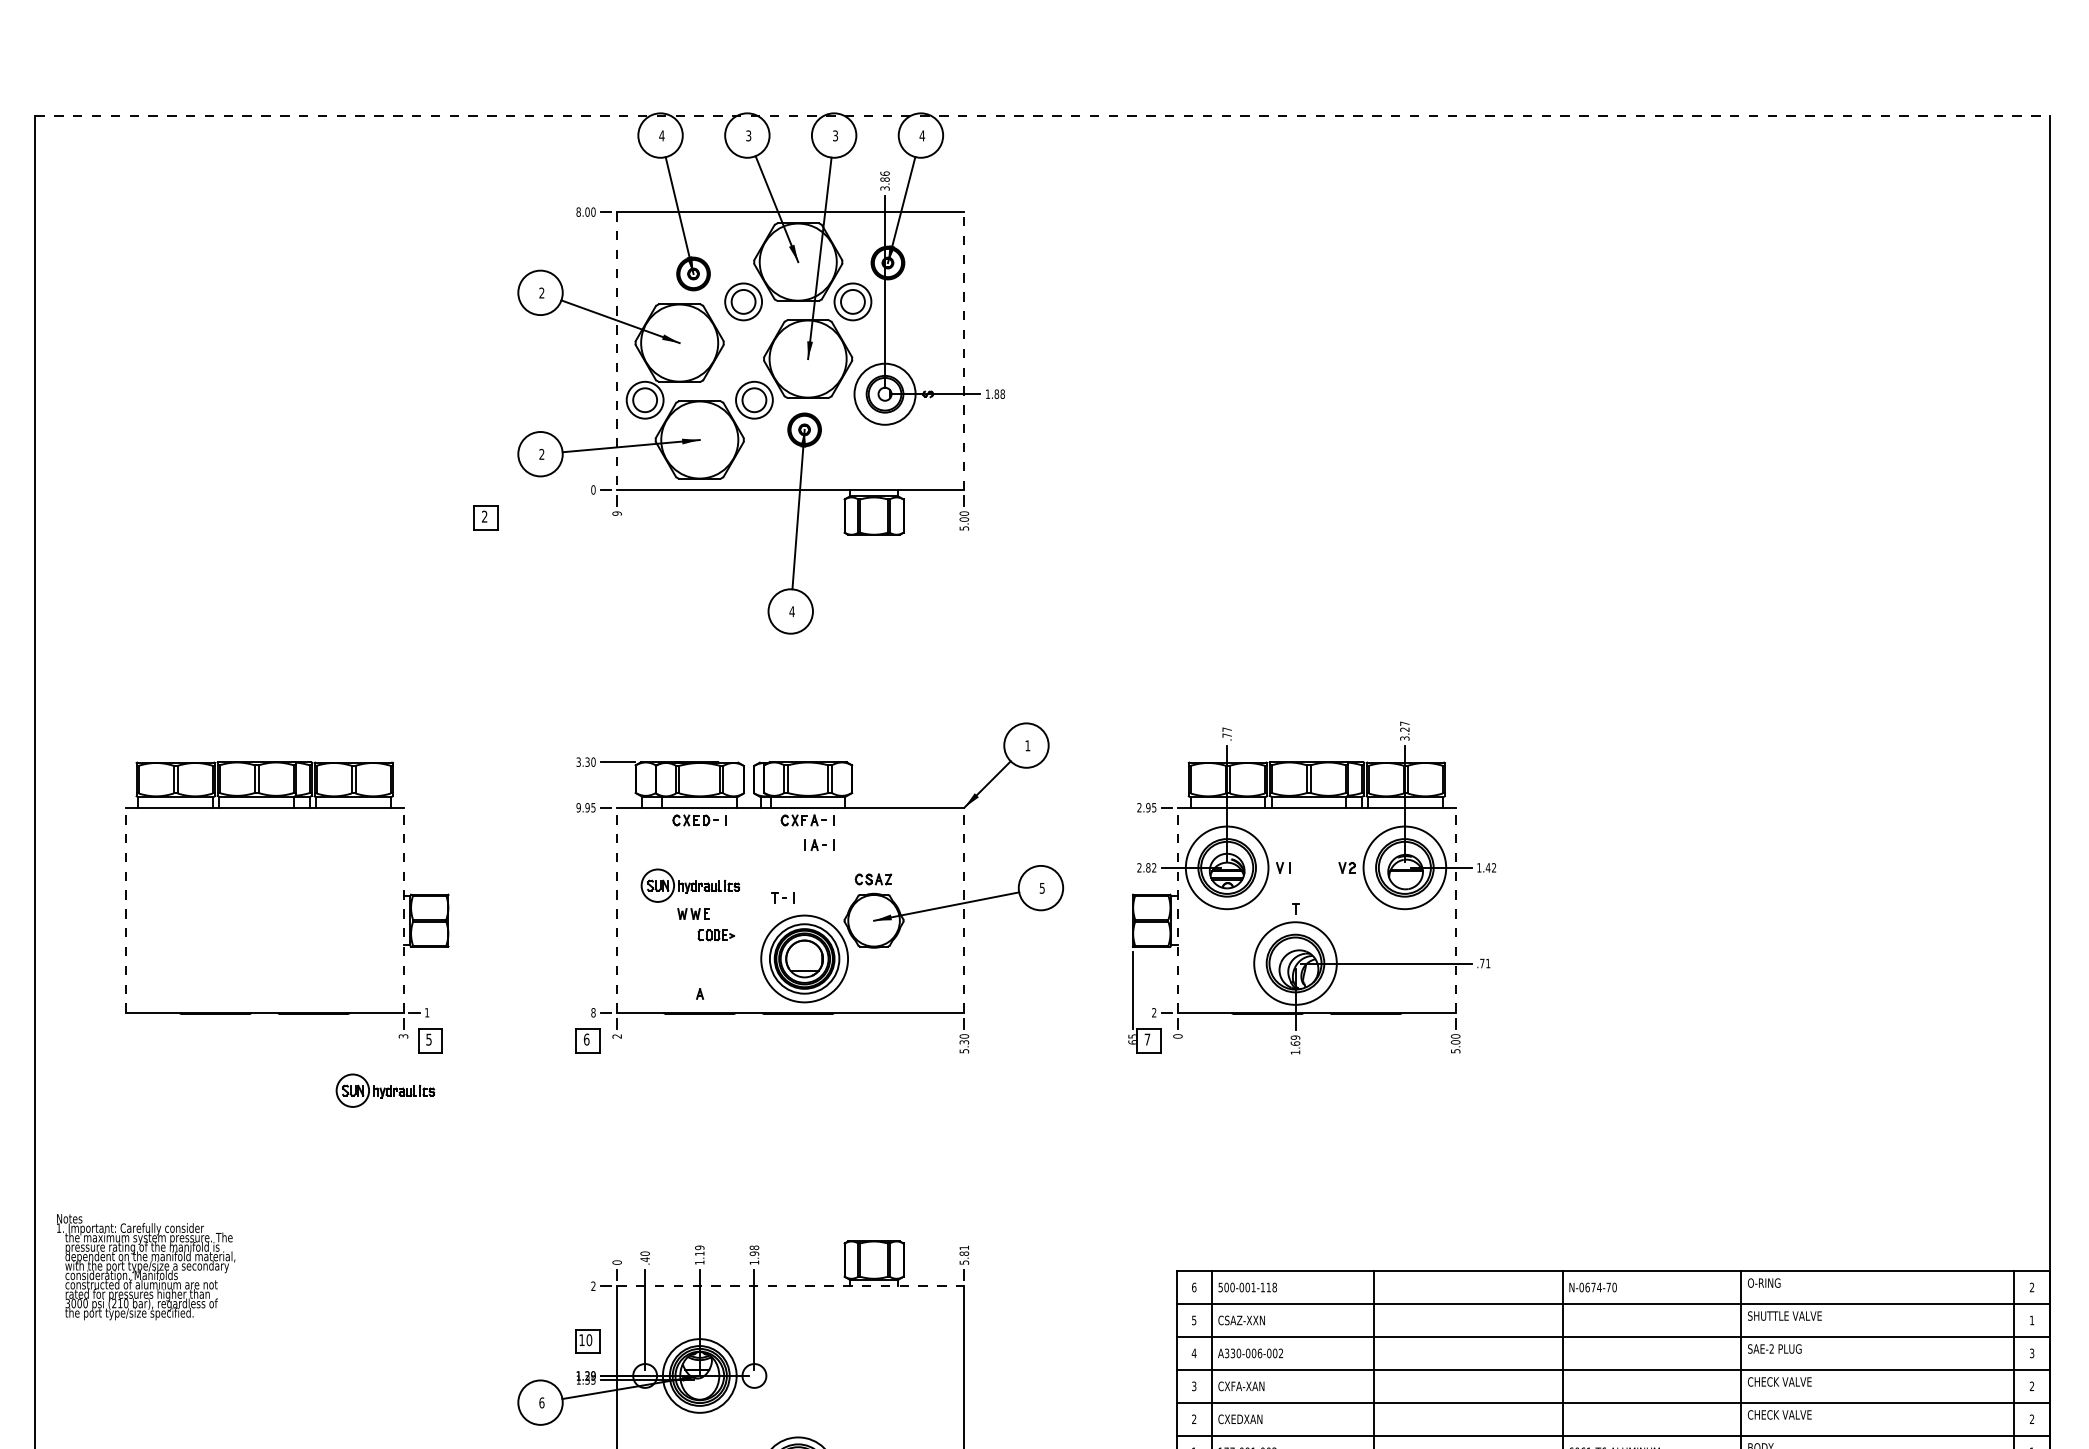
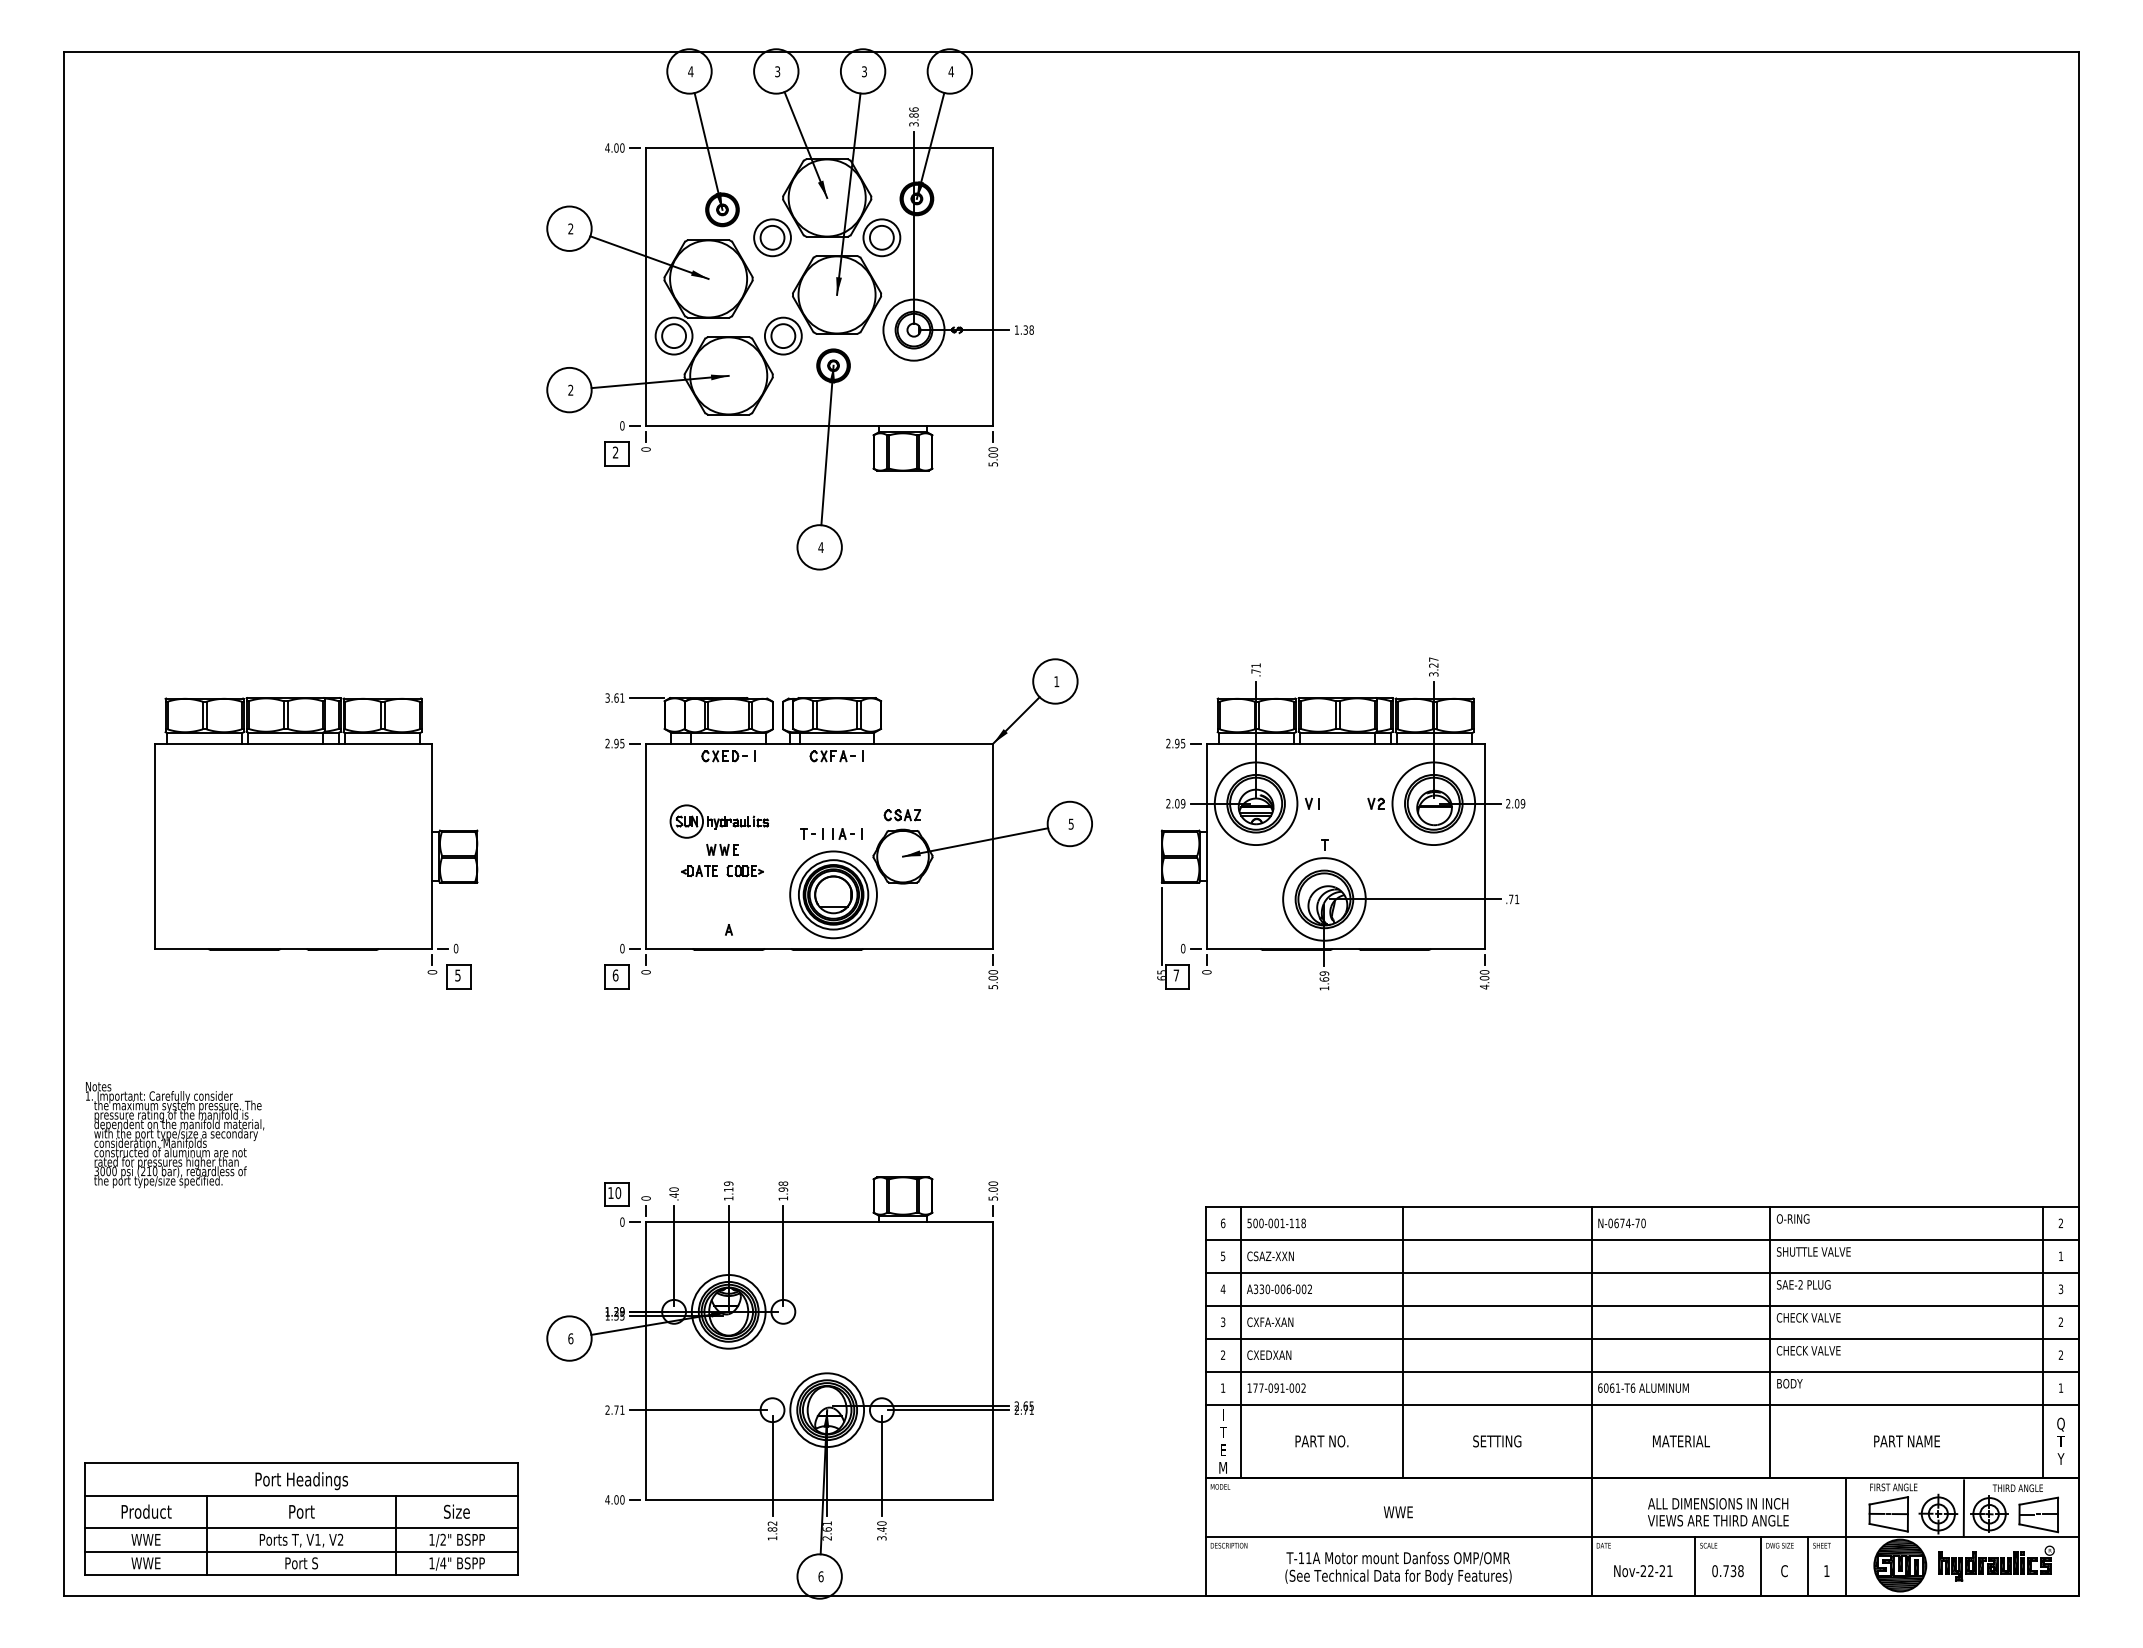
line: (1043, 116) -> (1072, 52), dashed -> solid
text: (578, 211) -> (607, 147), 8.00 -> 4.00
line: (617, 350) -> (646, 286), dashed -> solid
line: (964, 350) -> (993, 286), dashed -> solid
text: (996, 393) -> (1025, 329), 1.88 -> 1.38
text: (616, 513) -> (645, 449), 9 -> 0
part: (485, 517) -> (616, 453), moved
text: (1226, 729) -> (1255, 665), .77 -> .71
text: (590, 761) -> (619, 697), 3.30 -> 3.61
text: (578, 807) -> (607, 743), 9.95 -> 2.95
part: (819, 844) -> (847, 833), moved
text: (1151, 867) -> (1180, 803), 2.82 -> 2.09
text: (1486, 867) -> (1515, 803), 1.42 -> 2.09
line: (125, 910) -> (154, 846), dashed -> solid
line: (403, 910) -> (432, 846), dashed -> solid
line: (617, 910) -> (646, 846), dashed -> solid
line: (964, 910) -> (993, 846), dashed -> solid
line: (1177, 910) -> (1206, 846), dashed -> solid
line: (1455, 910) -> (1484, 846), dashed -> solid
part: (670, 935) -> (699, 871), added
text: (426, 1012) -> (455, 948), 1 -> 0
text: (593, 1012) -> (622, 948), 8 -> 0
text: (1154, 1012) -> (1183, 948), 2 -> 0
text: (403, 1036) -> (432, 972), 3 -> 0
text: (616, 1036) -> (645, 972), 2 -> 0
text: (963, 1042) -> (992, 978), 5.30 -> 5.00
text: (1455, 1050) -> (1484, 986), 5.00 -> 4.00
part: (384, 1090) -> (413, 1026), removed
text: (964, 1250) -> (993, 1186), 5.81 -> 5.00
text: (146, 1267) -> (175, 1135), moved
text: (593, 1285) -> (622, 1221), 2 -> 0
line: (790, 1286) -> (819, 1222), dashed -> solid
part: (587, 1341) -> (616, 1194), moved

